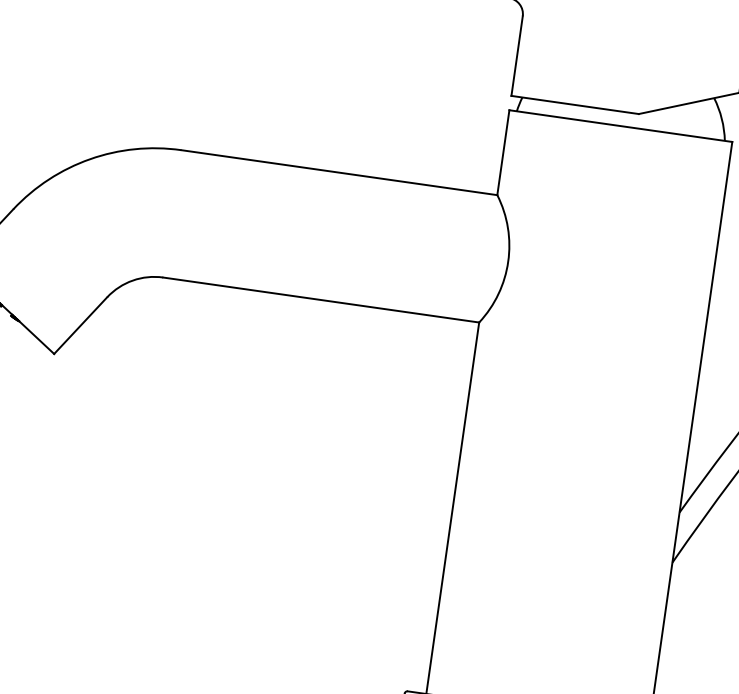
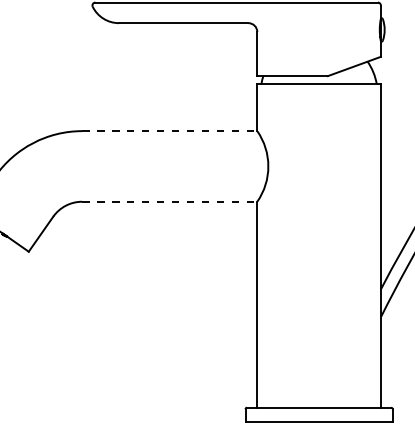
line: (338, 173) -> (169, 131), solid -> dashed
line: (320, 299) -> (169, 201), solid -> dashed

